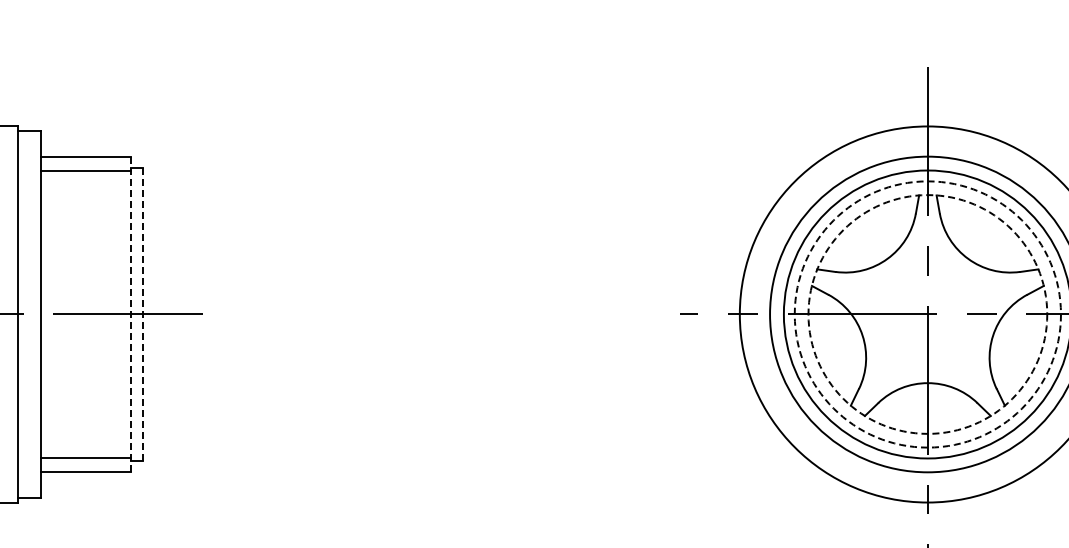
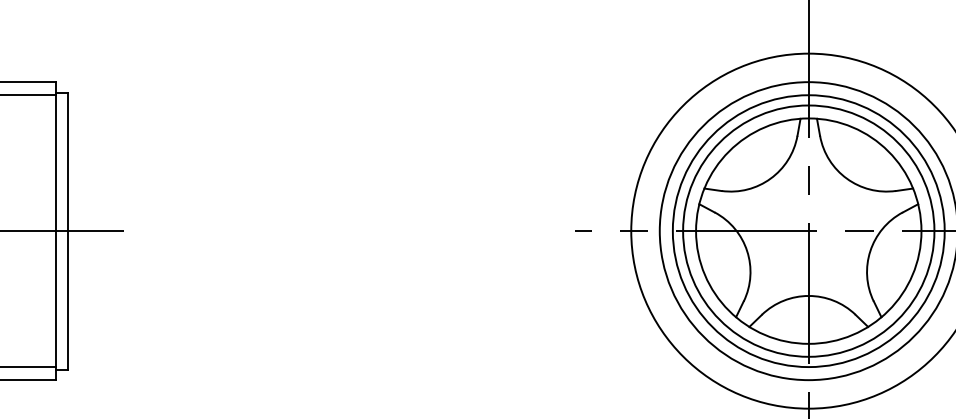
line: (130, 314) -> (56, 231), dashed -> solid
line: (142, 314) -> (67, 231), dashed -> solid
circle: (927, 314) -> (808, 231), dashed -> solid
circle: (927, 314) -> (808, 231), dashed -> solid

